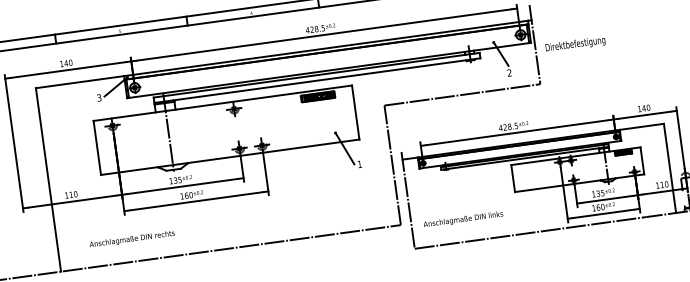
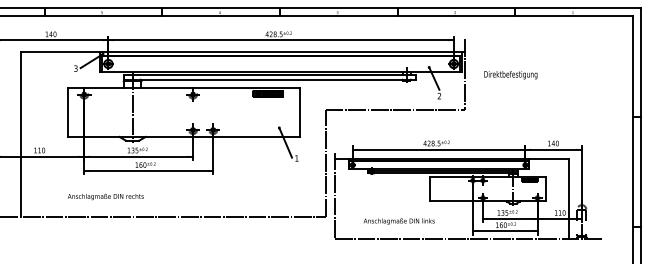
text: (575, 45) -> (510, 75), moved
text: (462, 219) -> (398, 221), moved
text: (131, 238) -> (105, 196), moved

